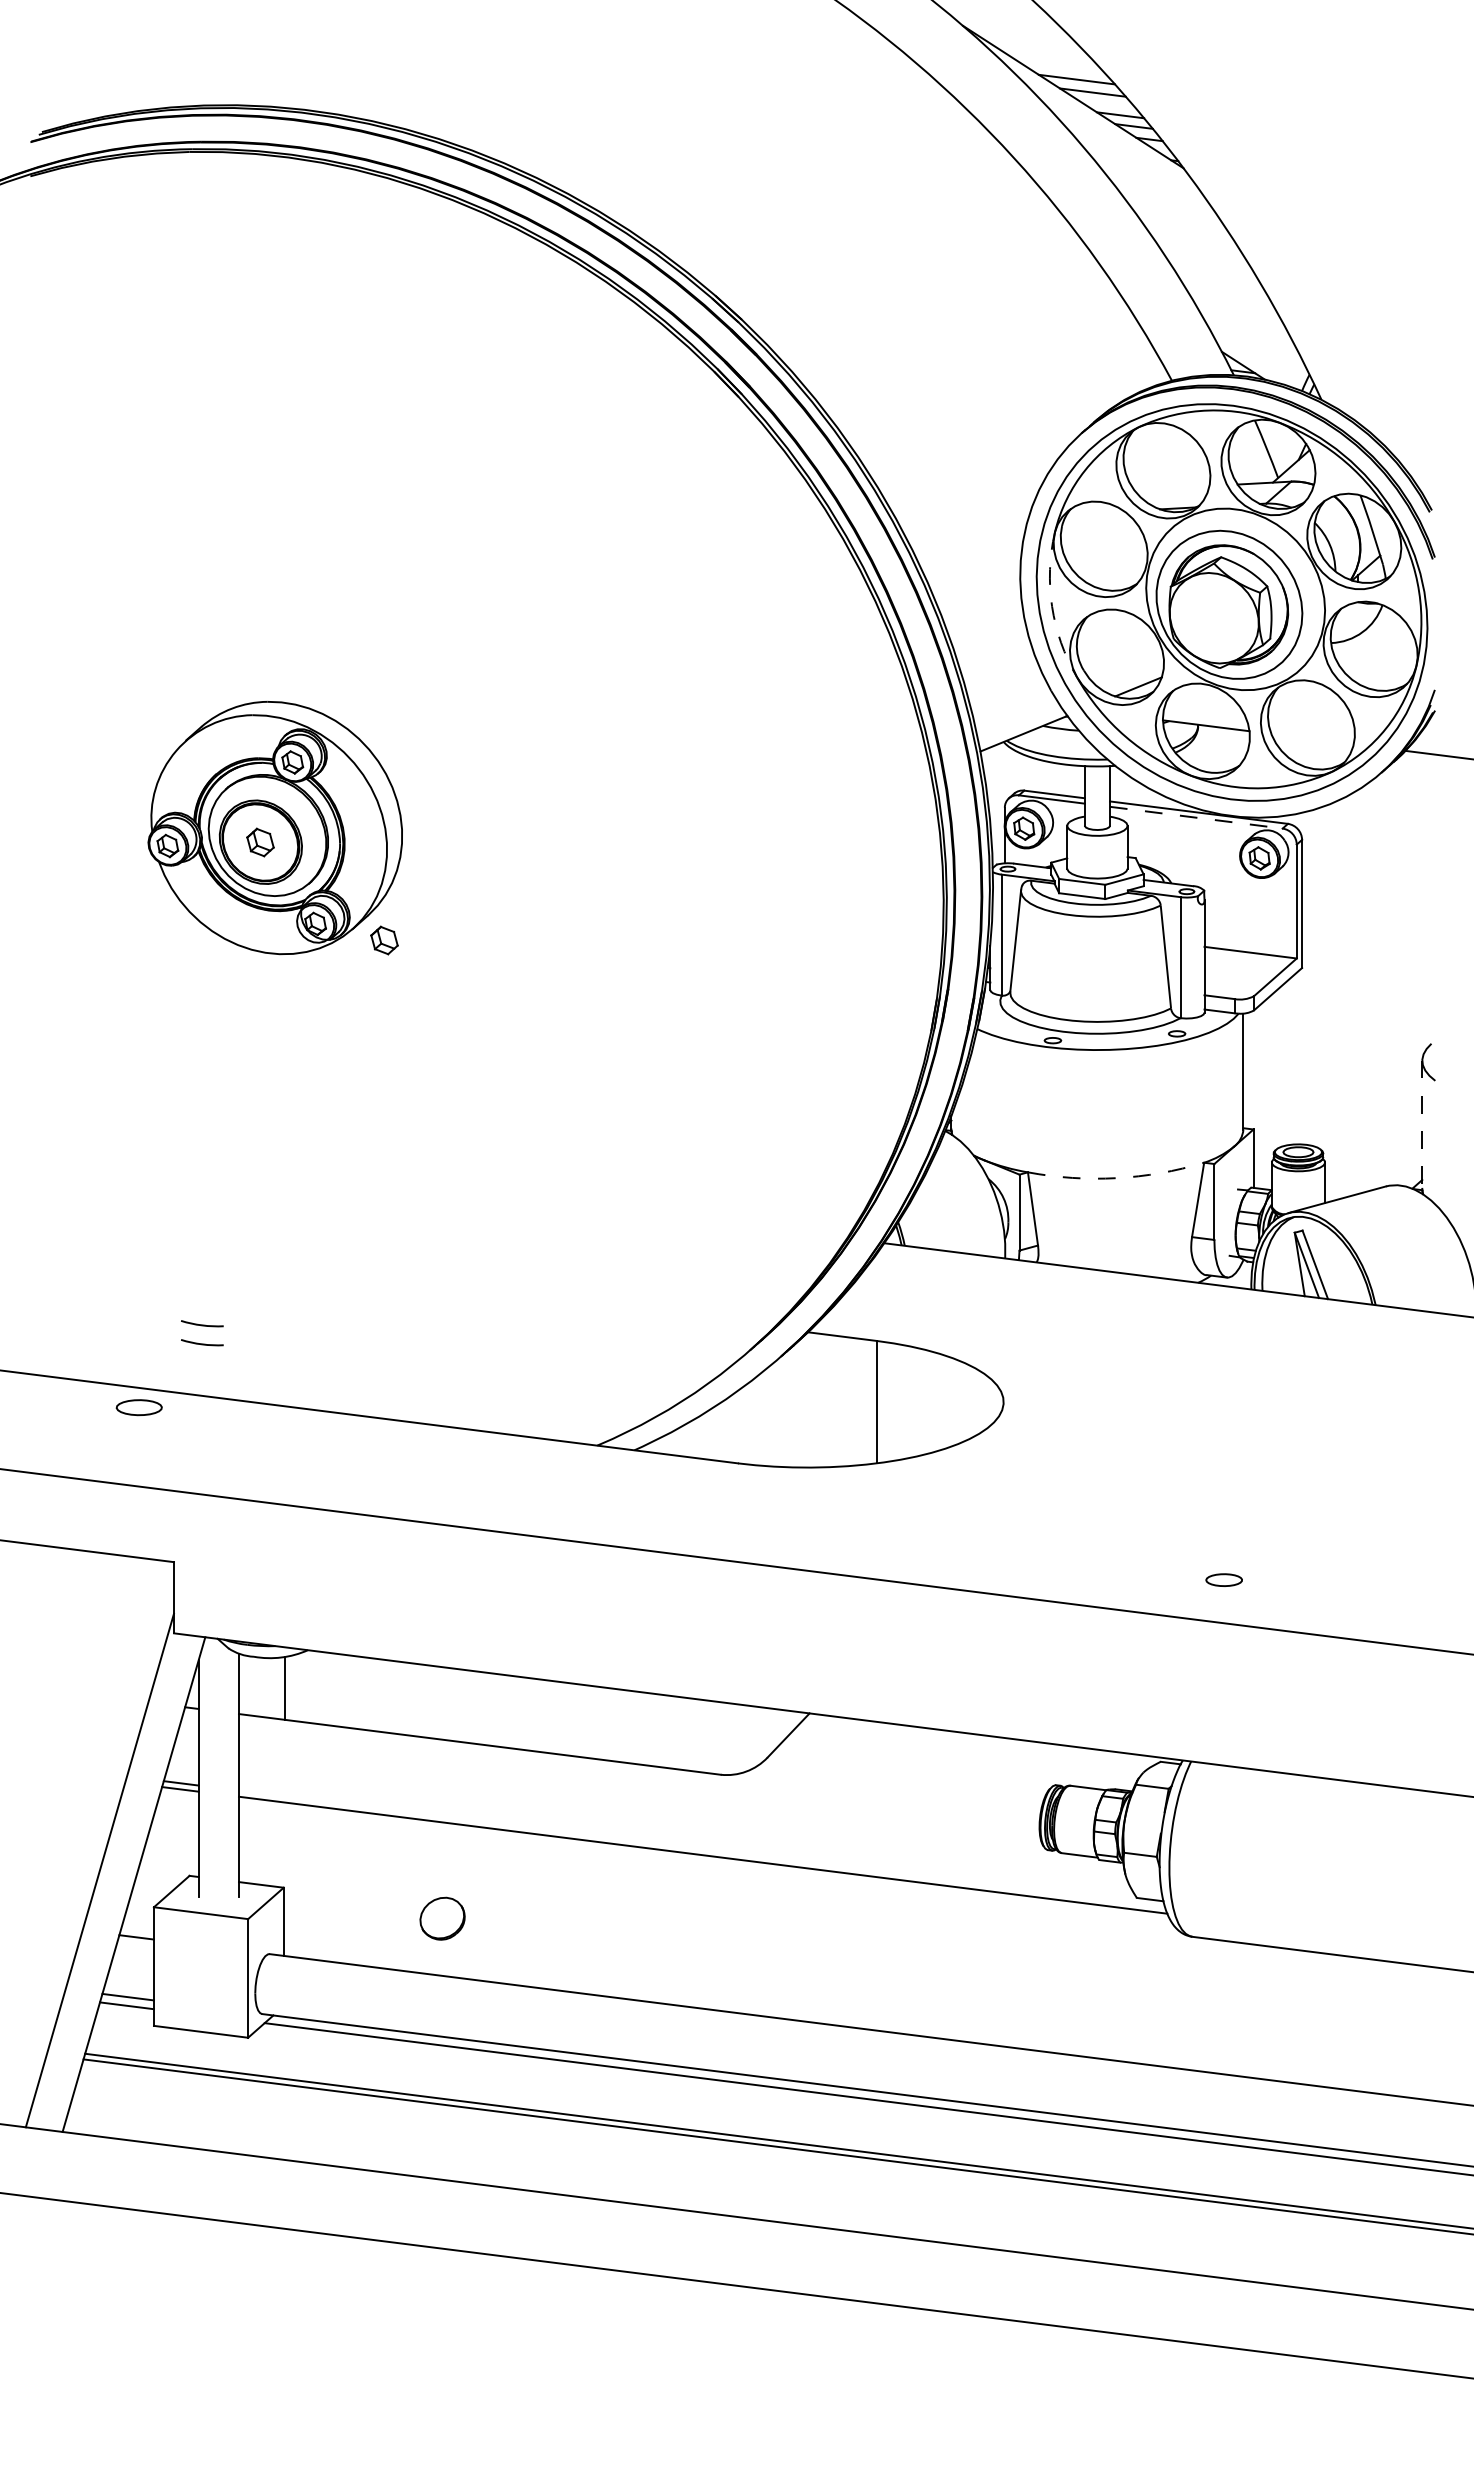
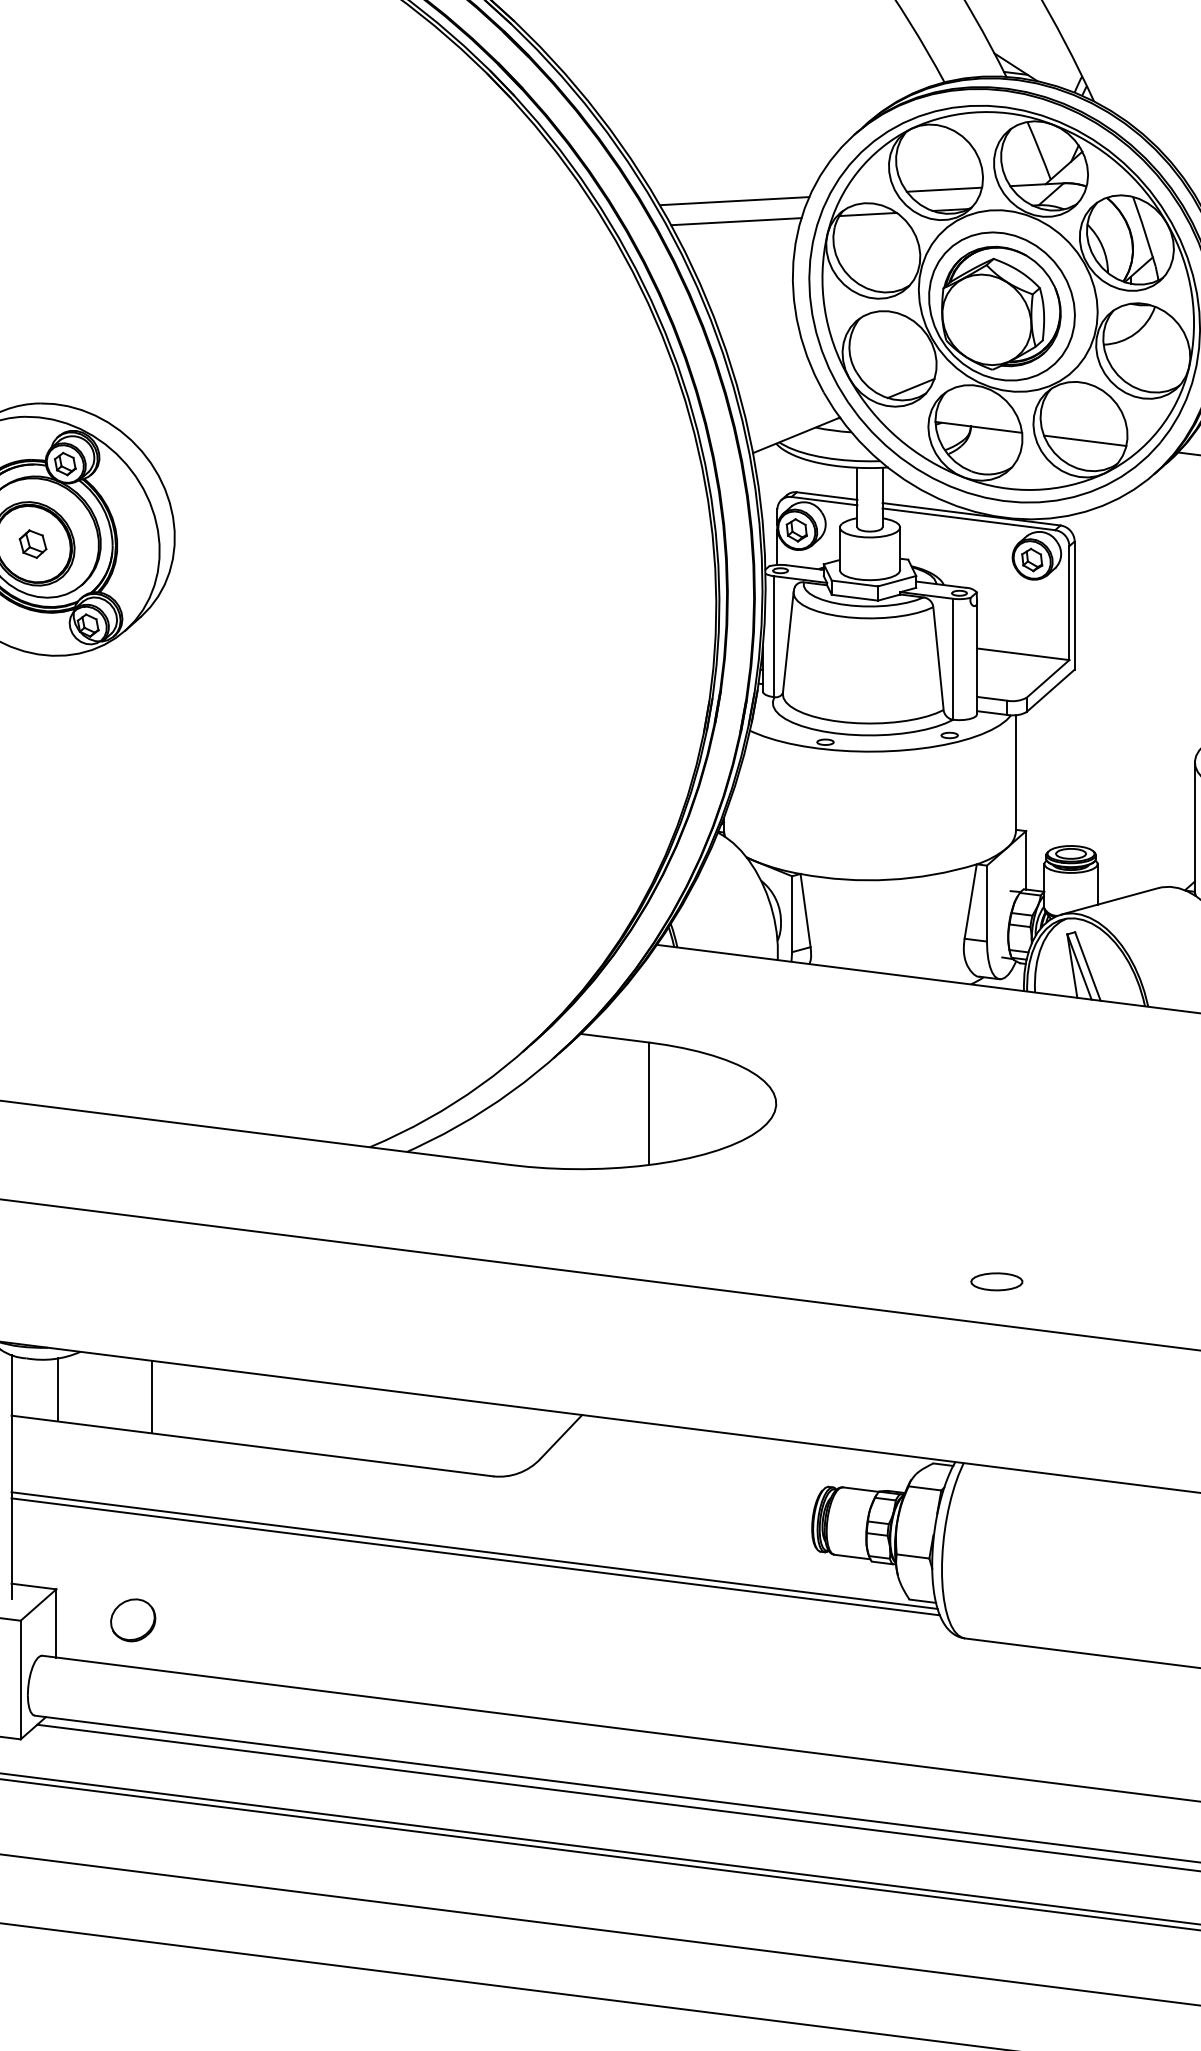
line: (1171, 488) -> (944, 190), added
line: (961, 499) -> (734, 201), added
line: (1095, 512) -> (868, 214), added
line: (963, 519) -> (736, 221), added
arc: (1052, 606) -> (825, 308), dashed -> solid
line: (1312, 738) -> (1085, 440), added
line: (1196, 817) -> (969, 519), dashed -> solid
part: (384, 940) -> (157, 642), removed
line: (1422, 1125) -> (1195, 827), dashed -> solid
arc: (1116, 1178) -> (889, 880), dashed -> solid
part: (1223, 1579) -> (996, 1281), size x1.43
line: (379, 1695) -> (152, 1397), added
line: (702, 1848) -> (475, 1550), added
part: (442, 1918) -> (133, 1620), moved

